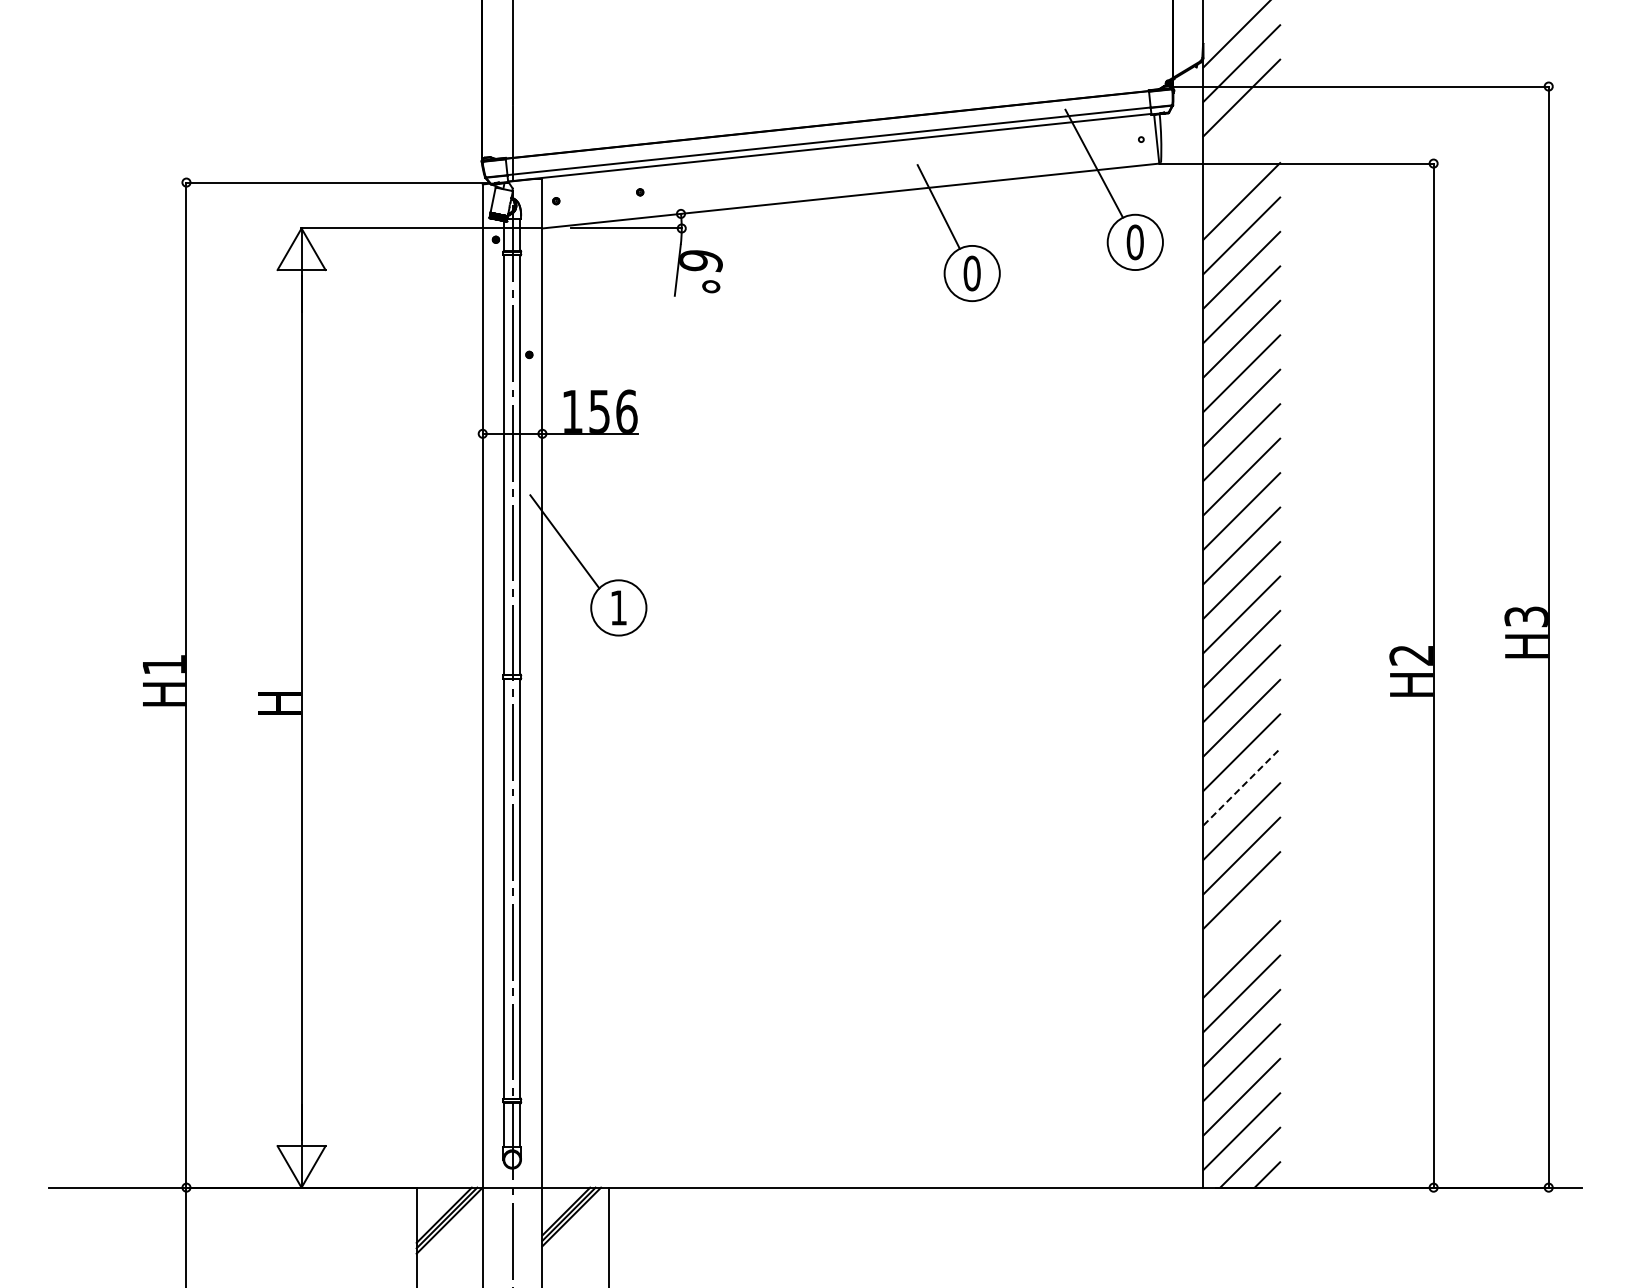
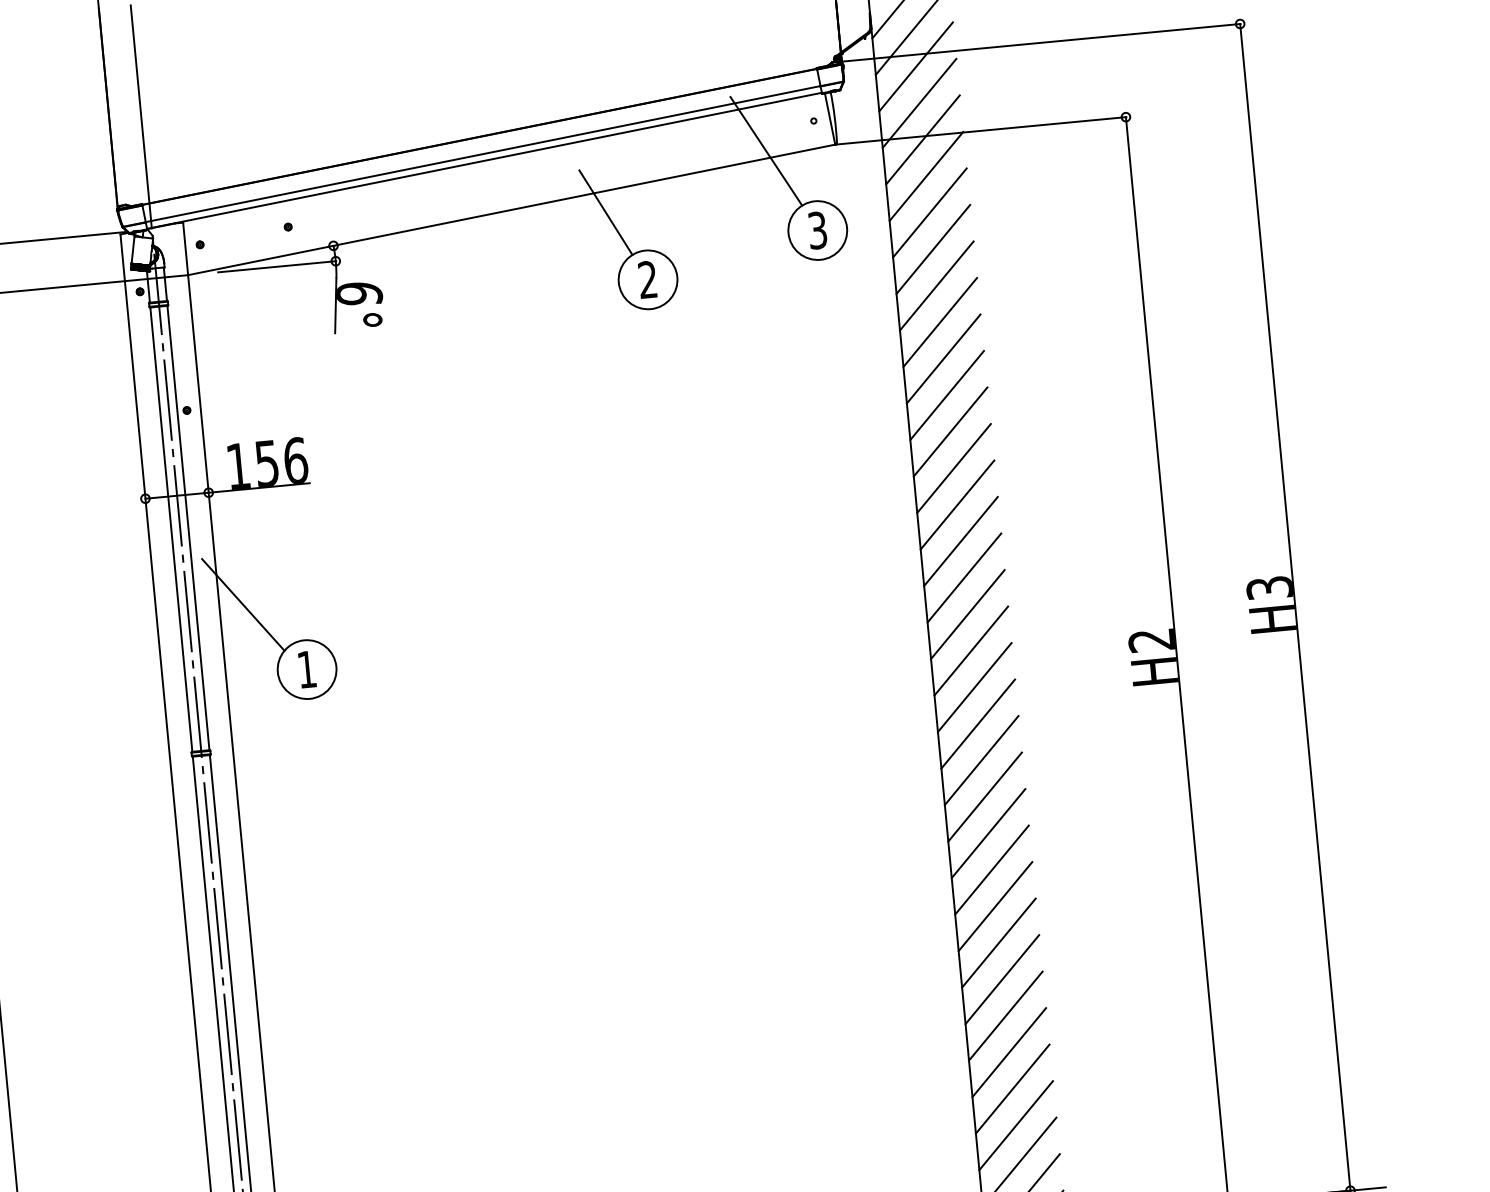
line: (1241, 132) -> (919, 103), added
line: (1241, 166) -> (922, 139), added
text: (1134, 242) -> (816, 230), 0 -> 3
text: (971, 273) -> (647, 279), 0 -> 2
line: (1242, 786) -> (985, 796), dashed -> solid
line: (1241, 924) -> (998, 942), added

